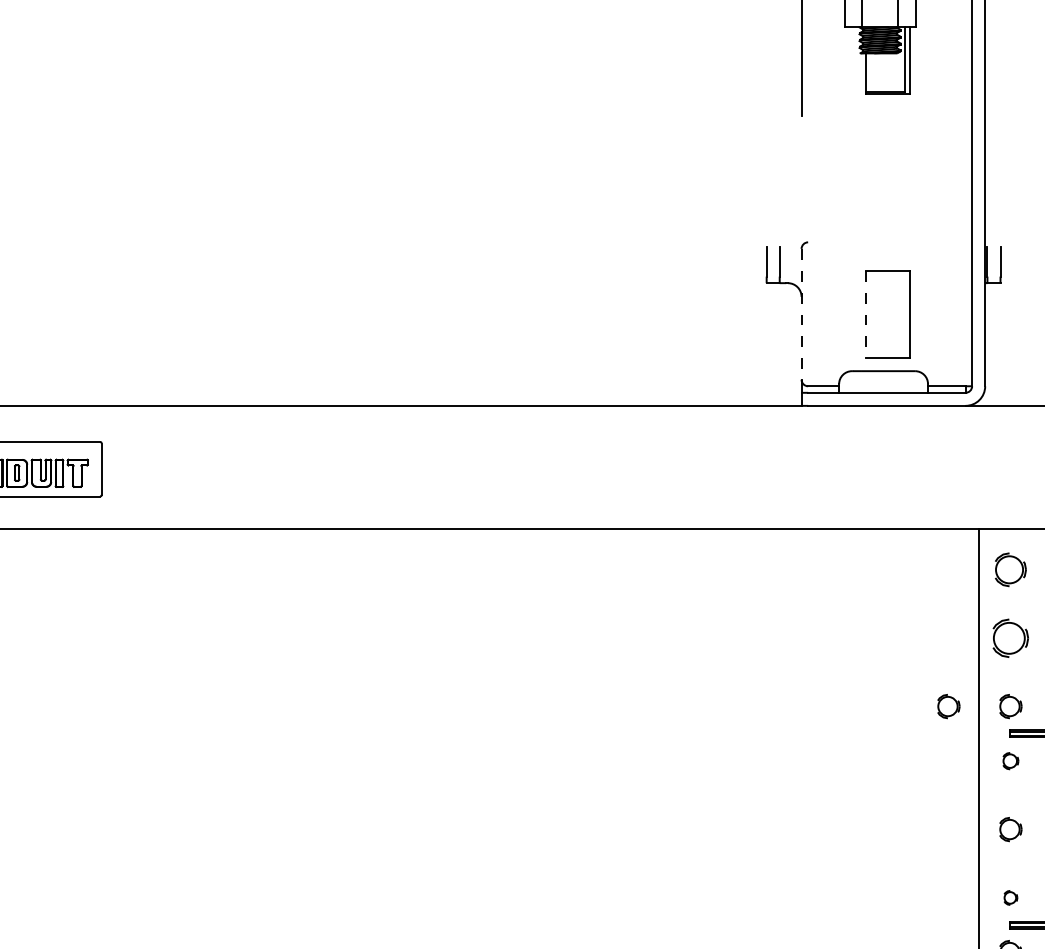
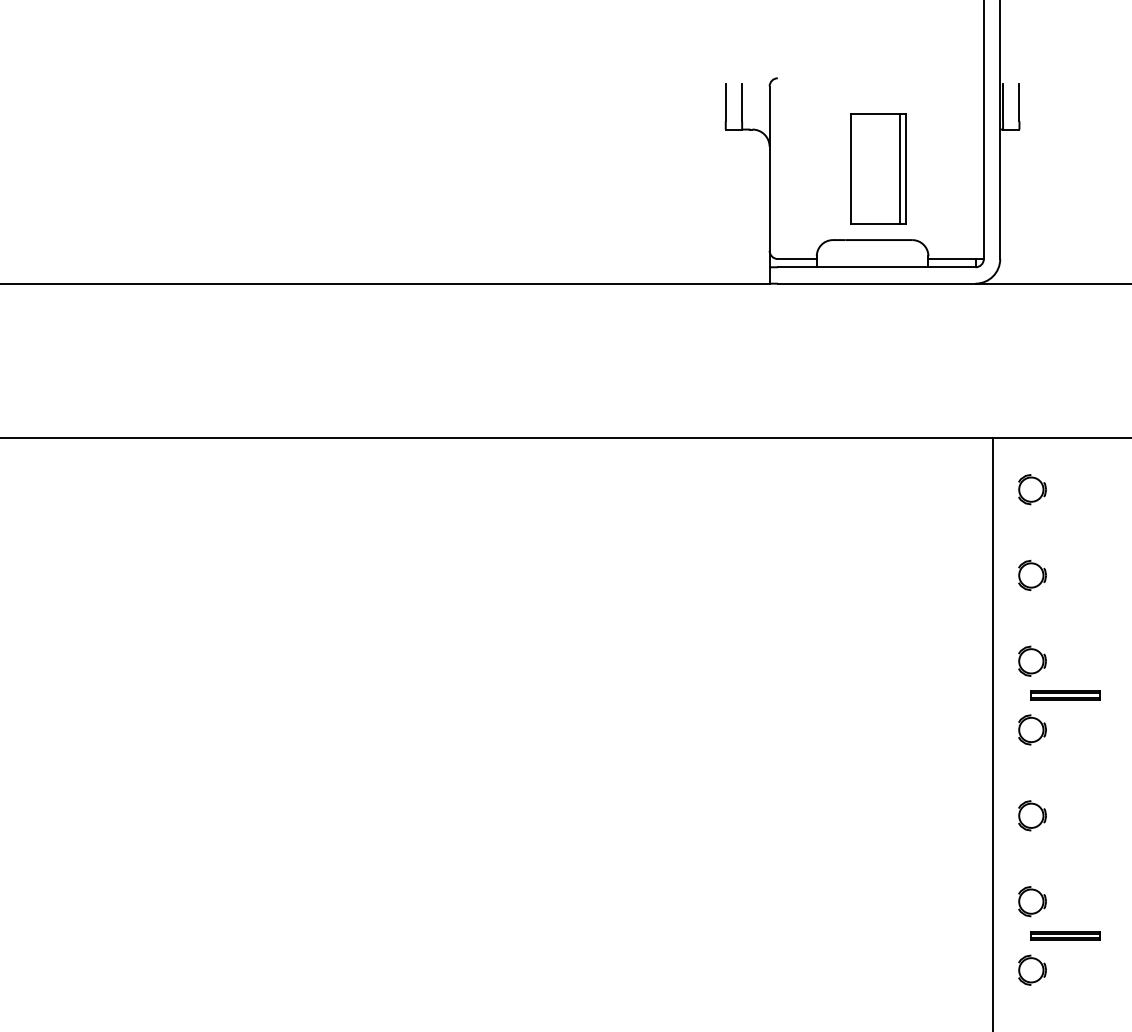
line: (801, 314) -> (769, 168), dashed -> solid
line: (866, 314) -> (851, 168), dashed -> solid
line: (905, 314) -> (900, 168), added
part: (1010, 569) -> (1032, 489), size x0.71
part: (1010, 637) -> (1032, 574), size x0.62
part: (948, 706) -> (954, 661), removed
part: (1010, 760) -> (1032, 729), size x1.43
part: (1010, 897) -> (1032, 901), size x1.67

